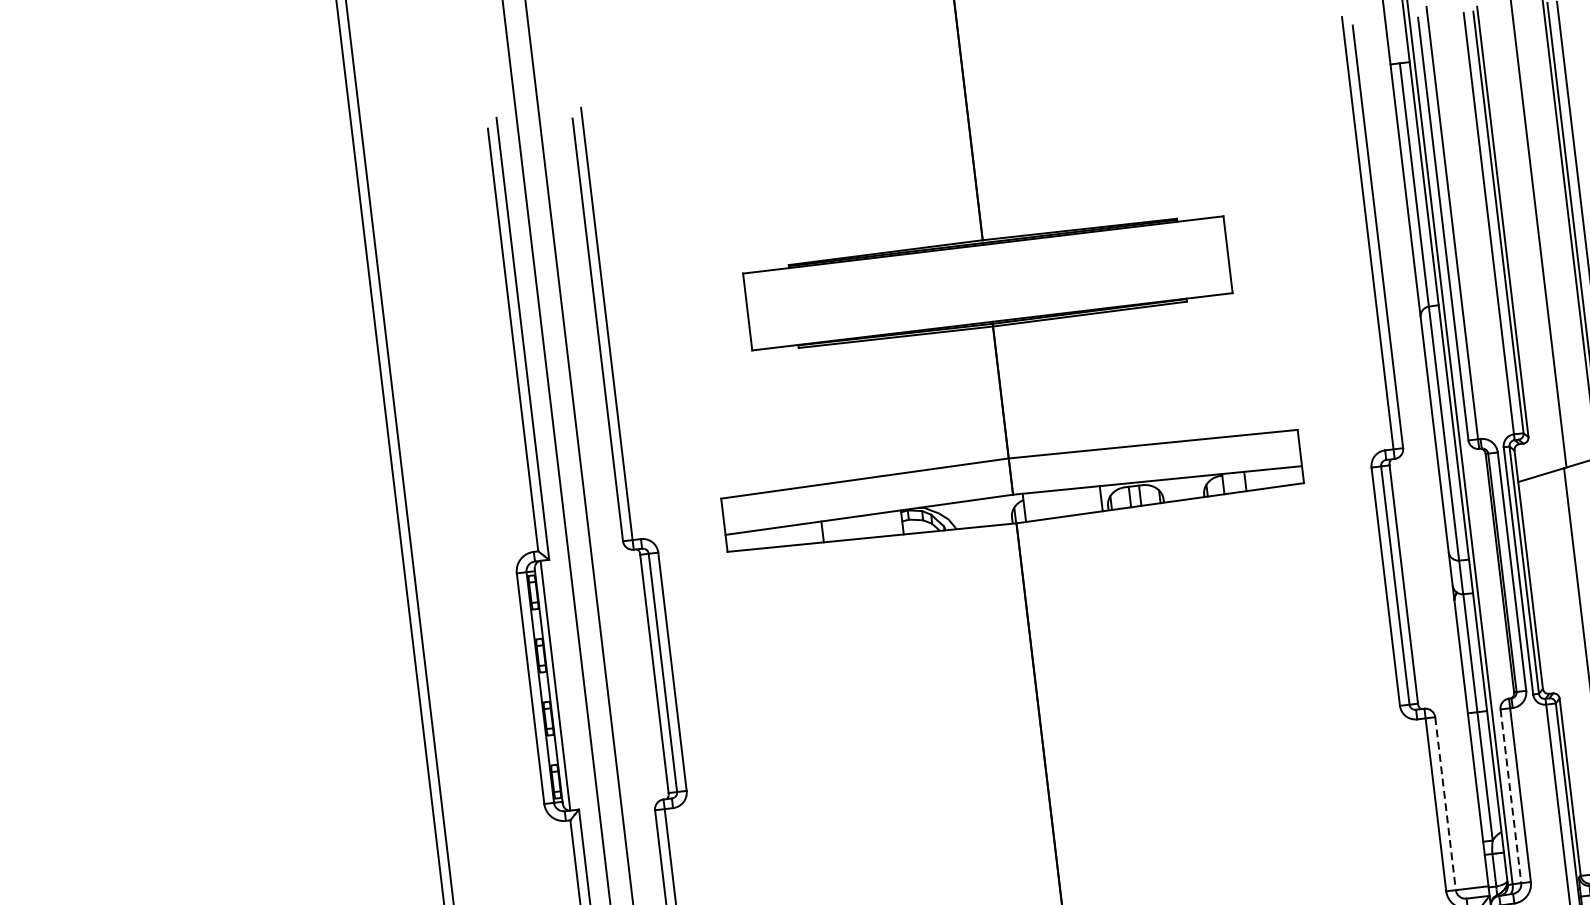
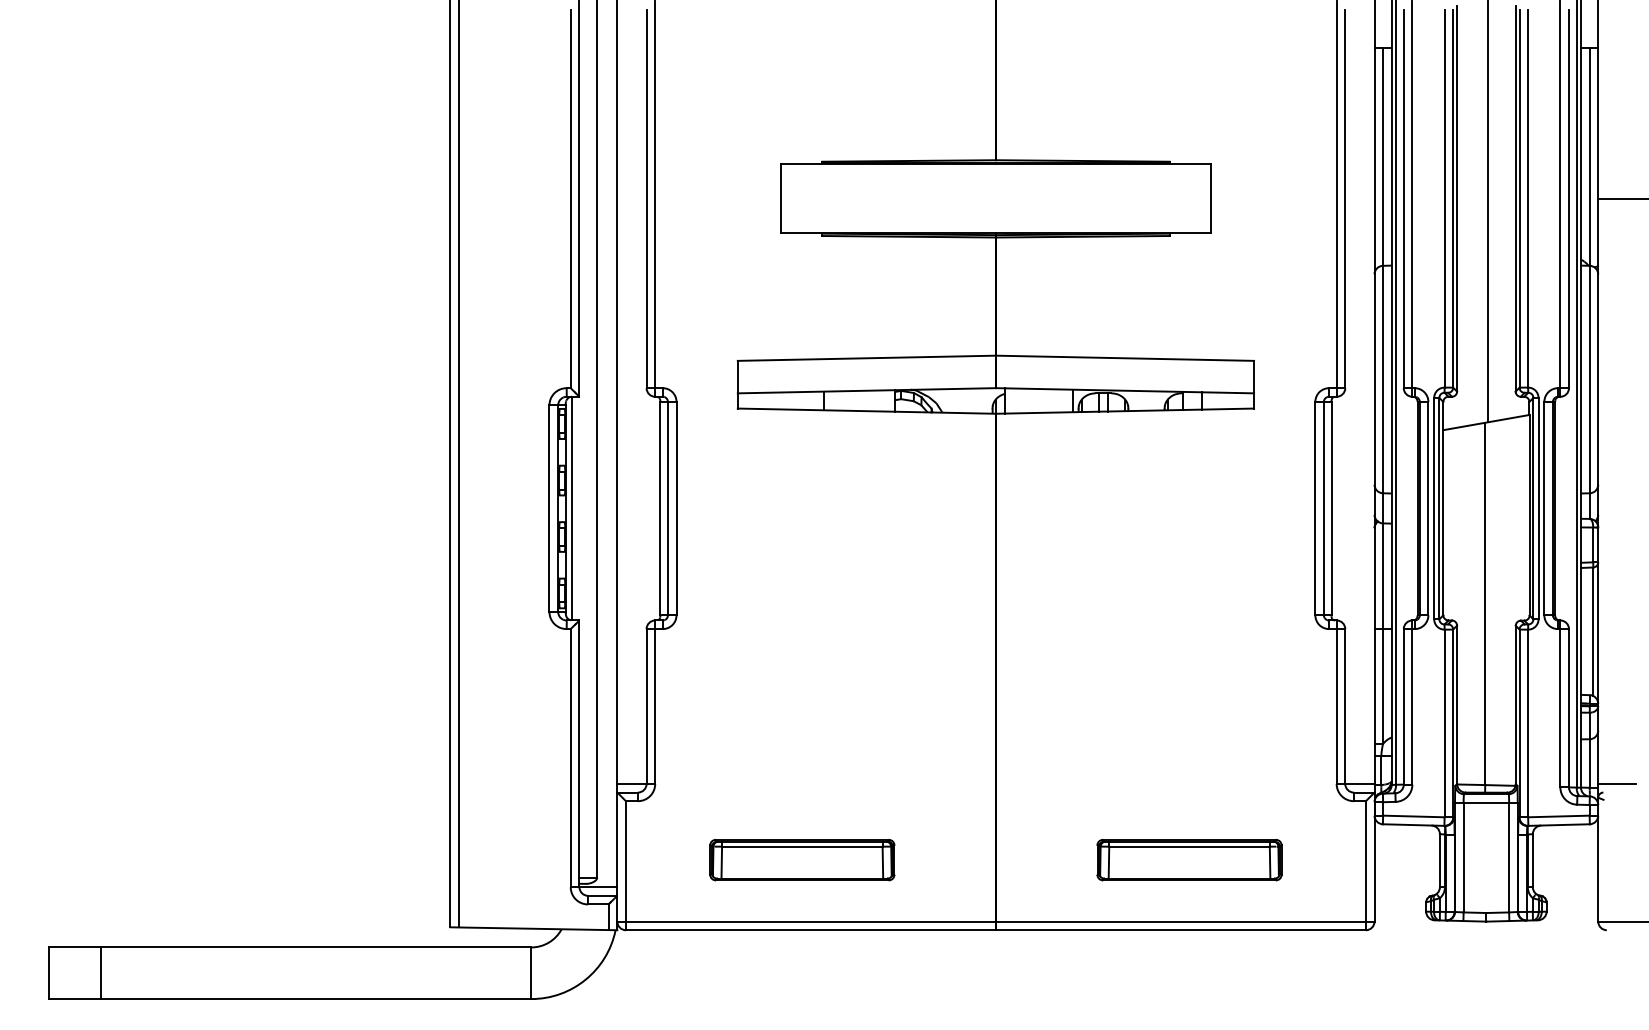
line: (1510, 795) -> (1403, 706), dashed -> solid
line: (1445, 804) -> (1345, 707), dashed -> solid

